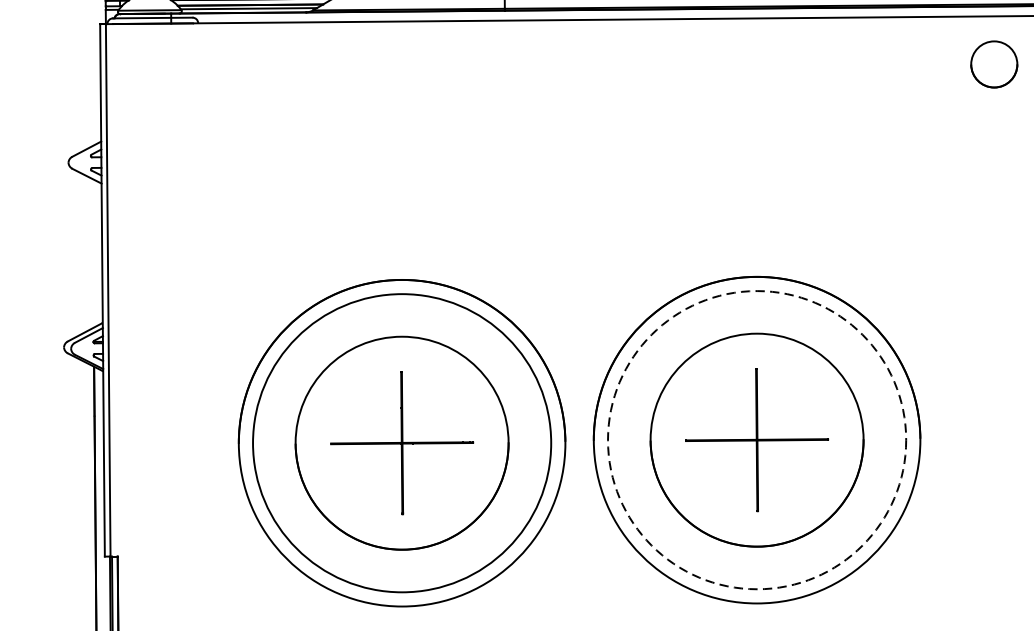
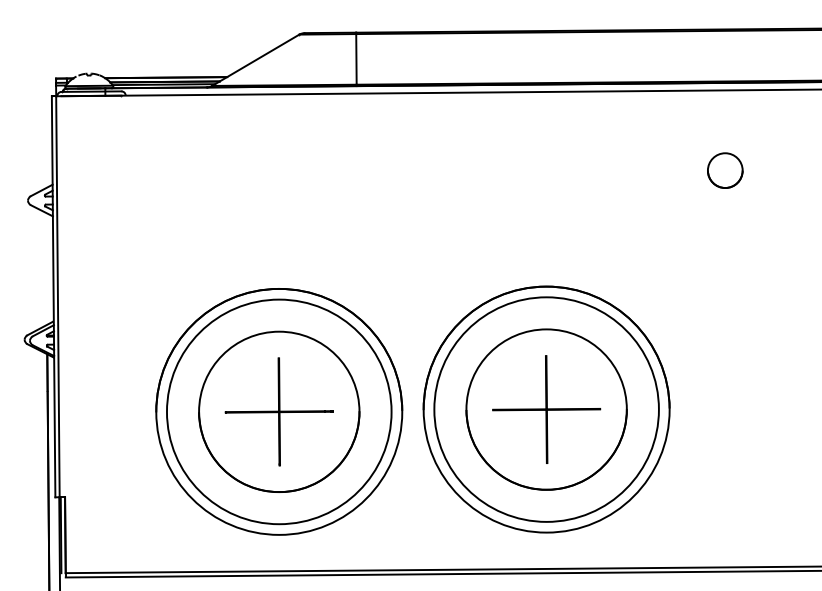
circle: (994, 64) -> (725, 170), moved
circle: (756, 440) -> (546, 409), dashed -> solid

